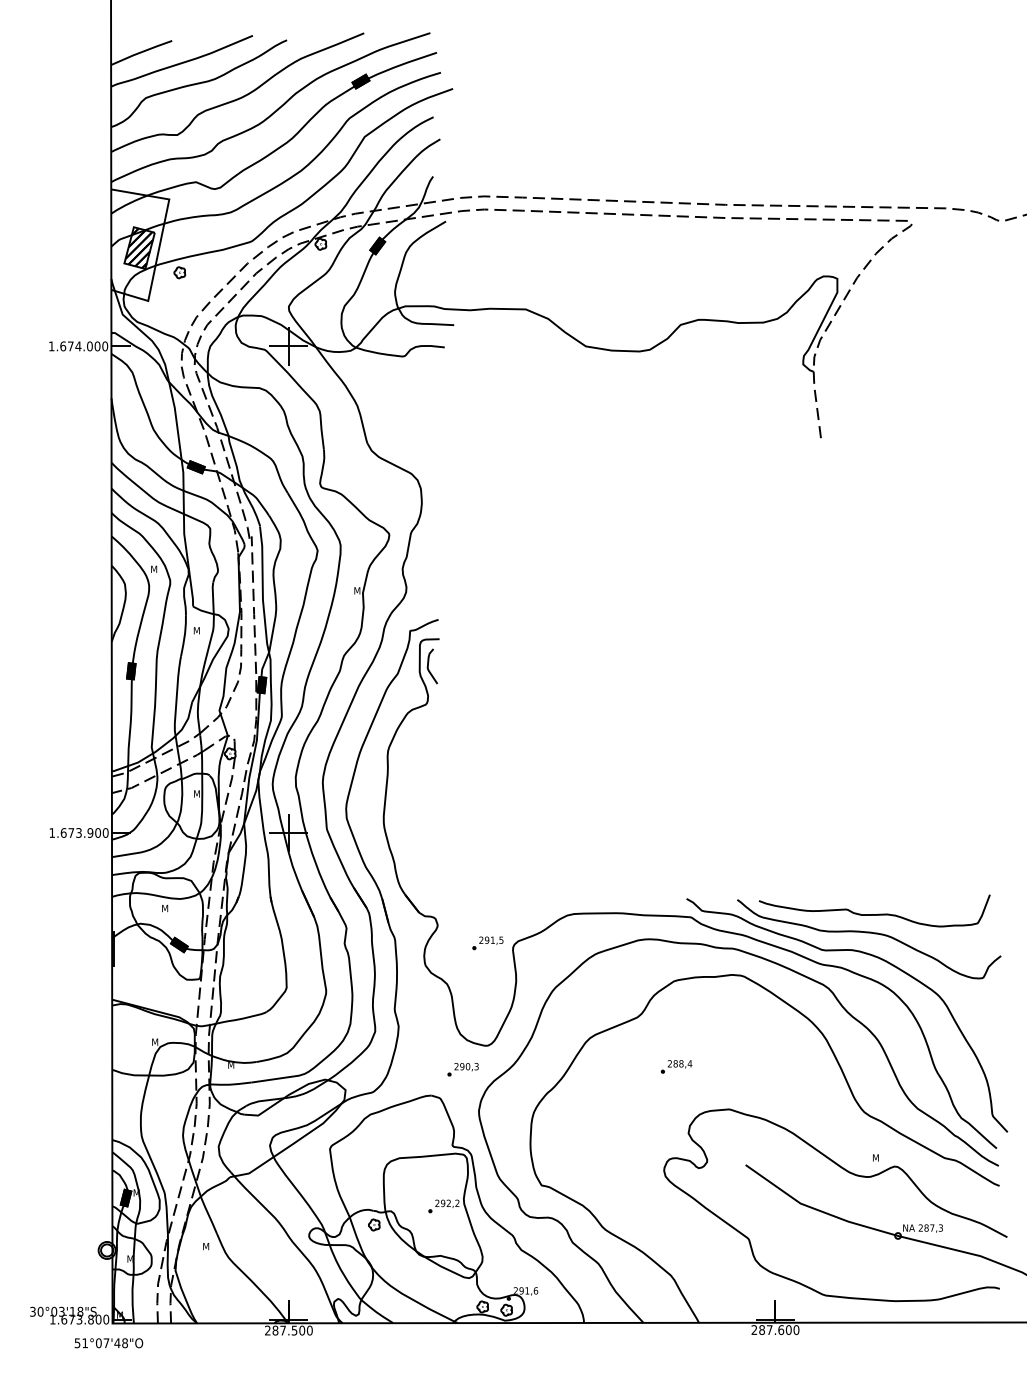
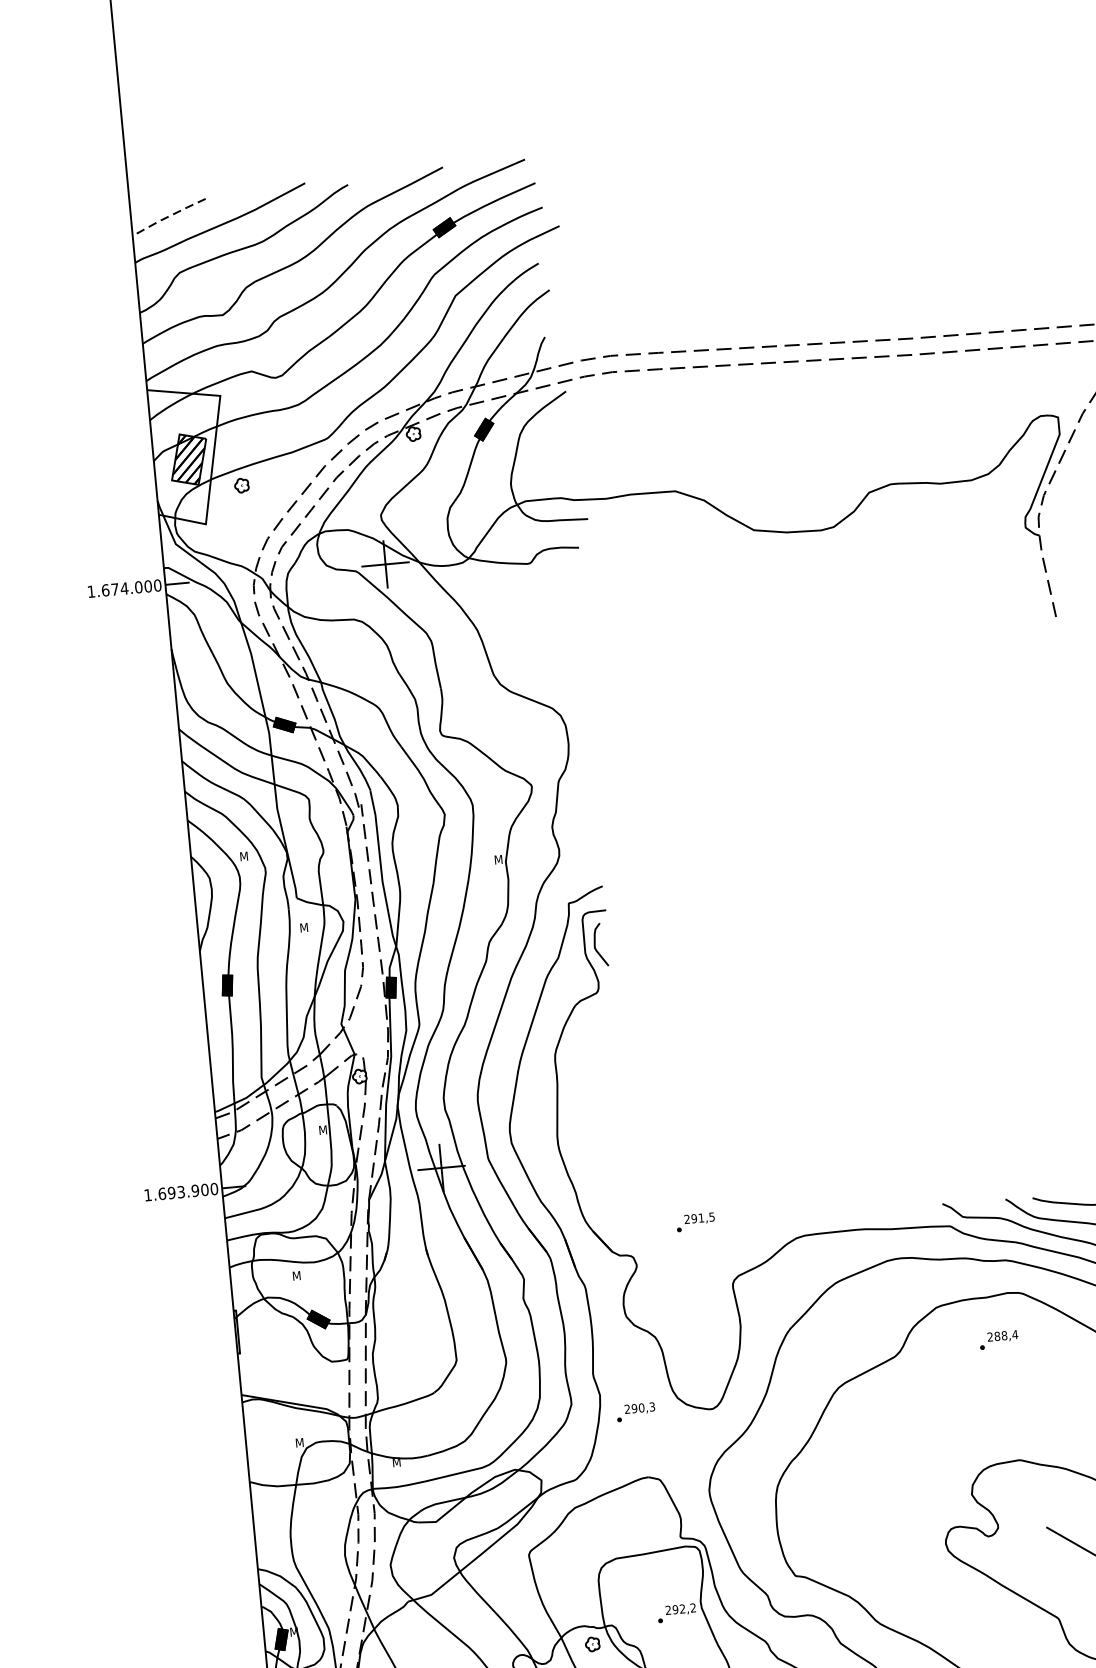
line: (141, 52) -> (168, 216), solid -> dashed
text: (71, 832) -> (171, 1192), 1.673.900 -> 1.693.900
part: (487, 943) -> (695, 1222), moved
part: (676, 1066) -> (998, 1339), moved
part: (462, 1069) -> (635, 1412), moved

